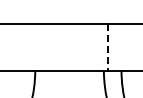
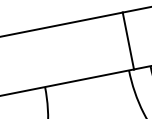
line: (107, 47) -> (127, 41), dashed -> solid

